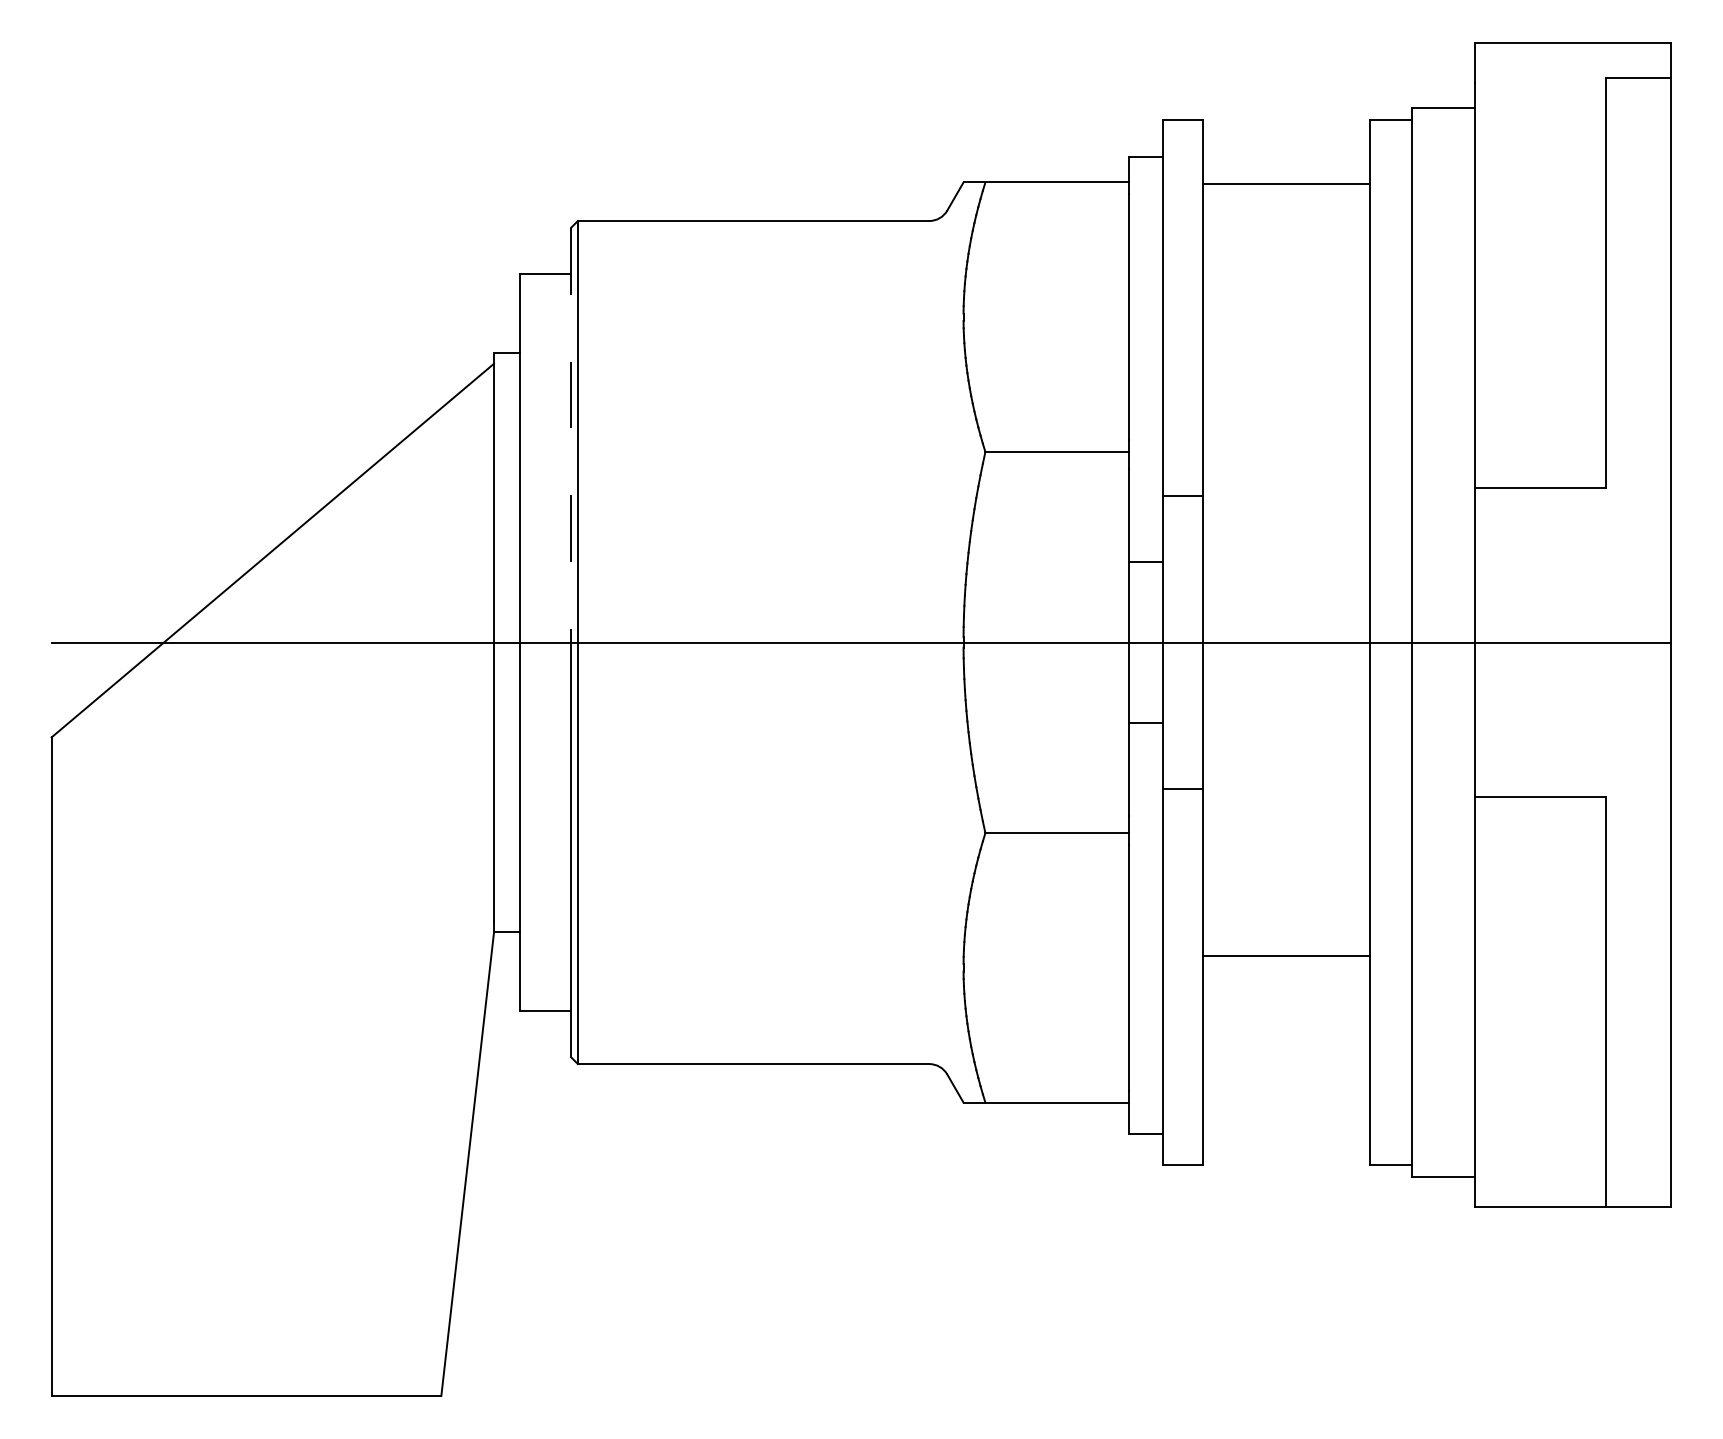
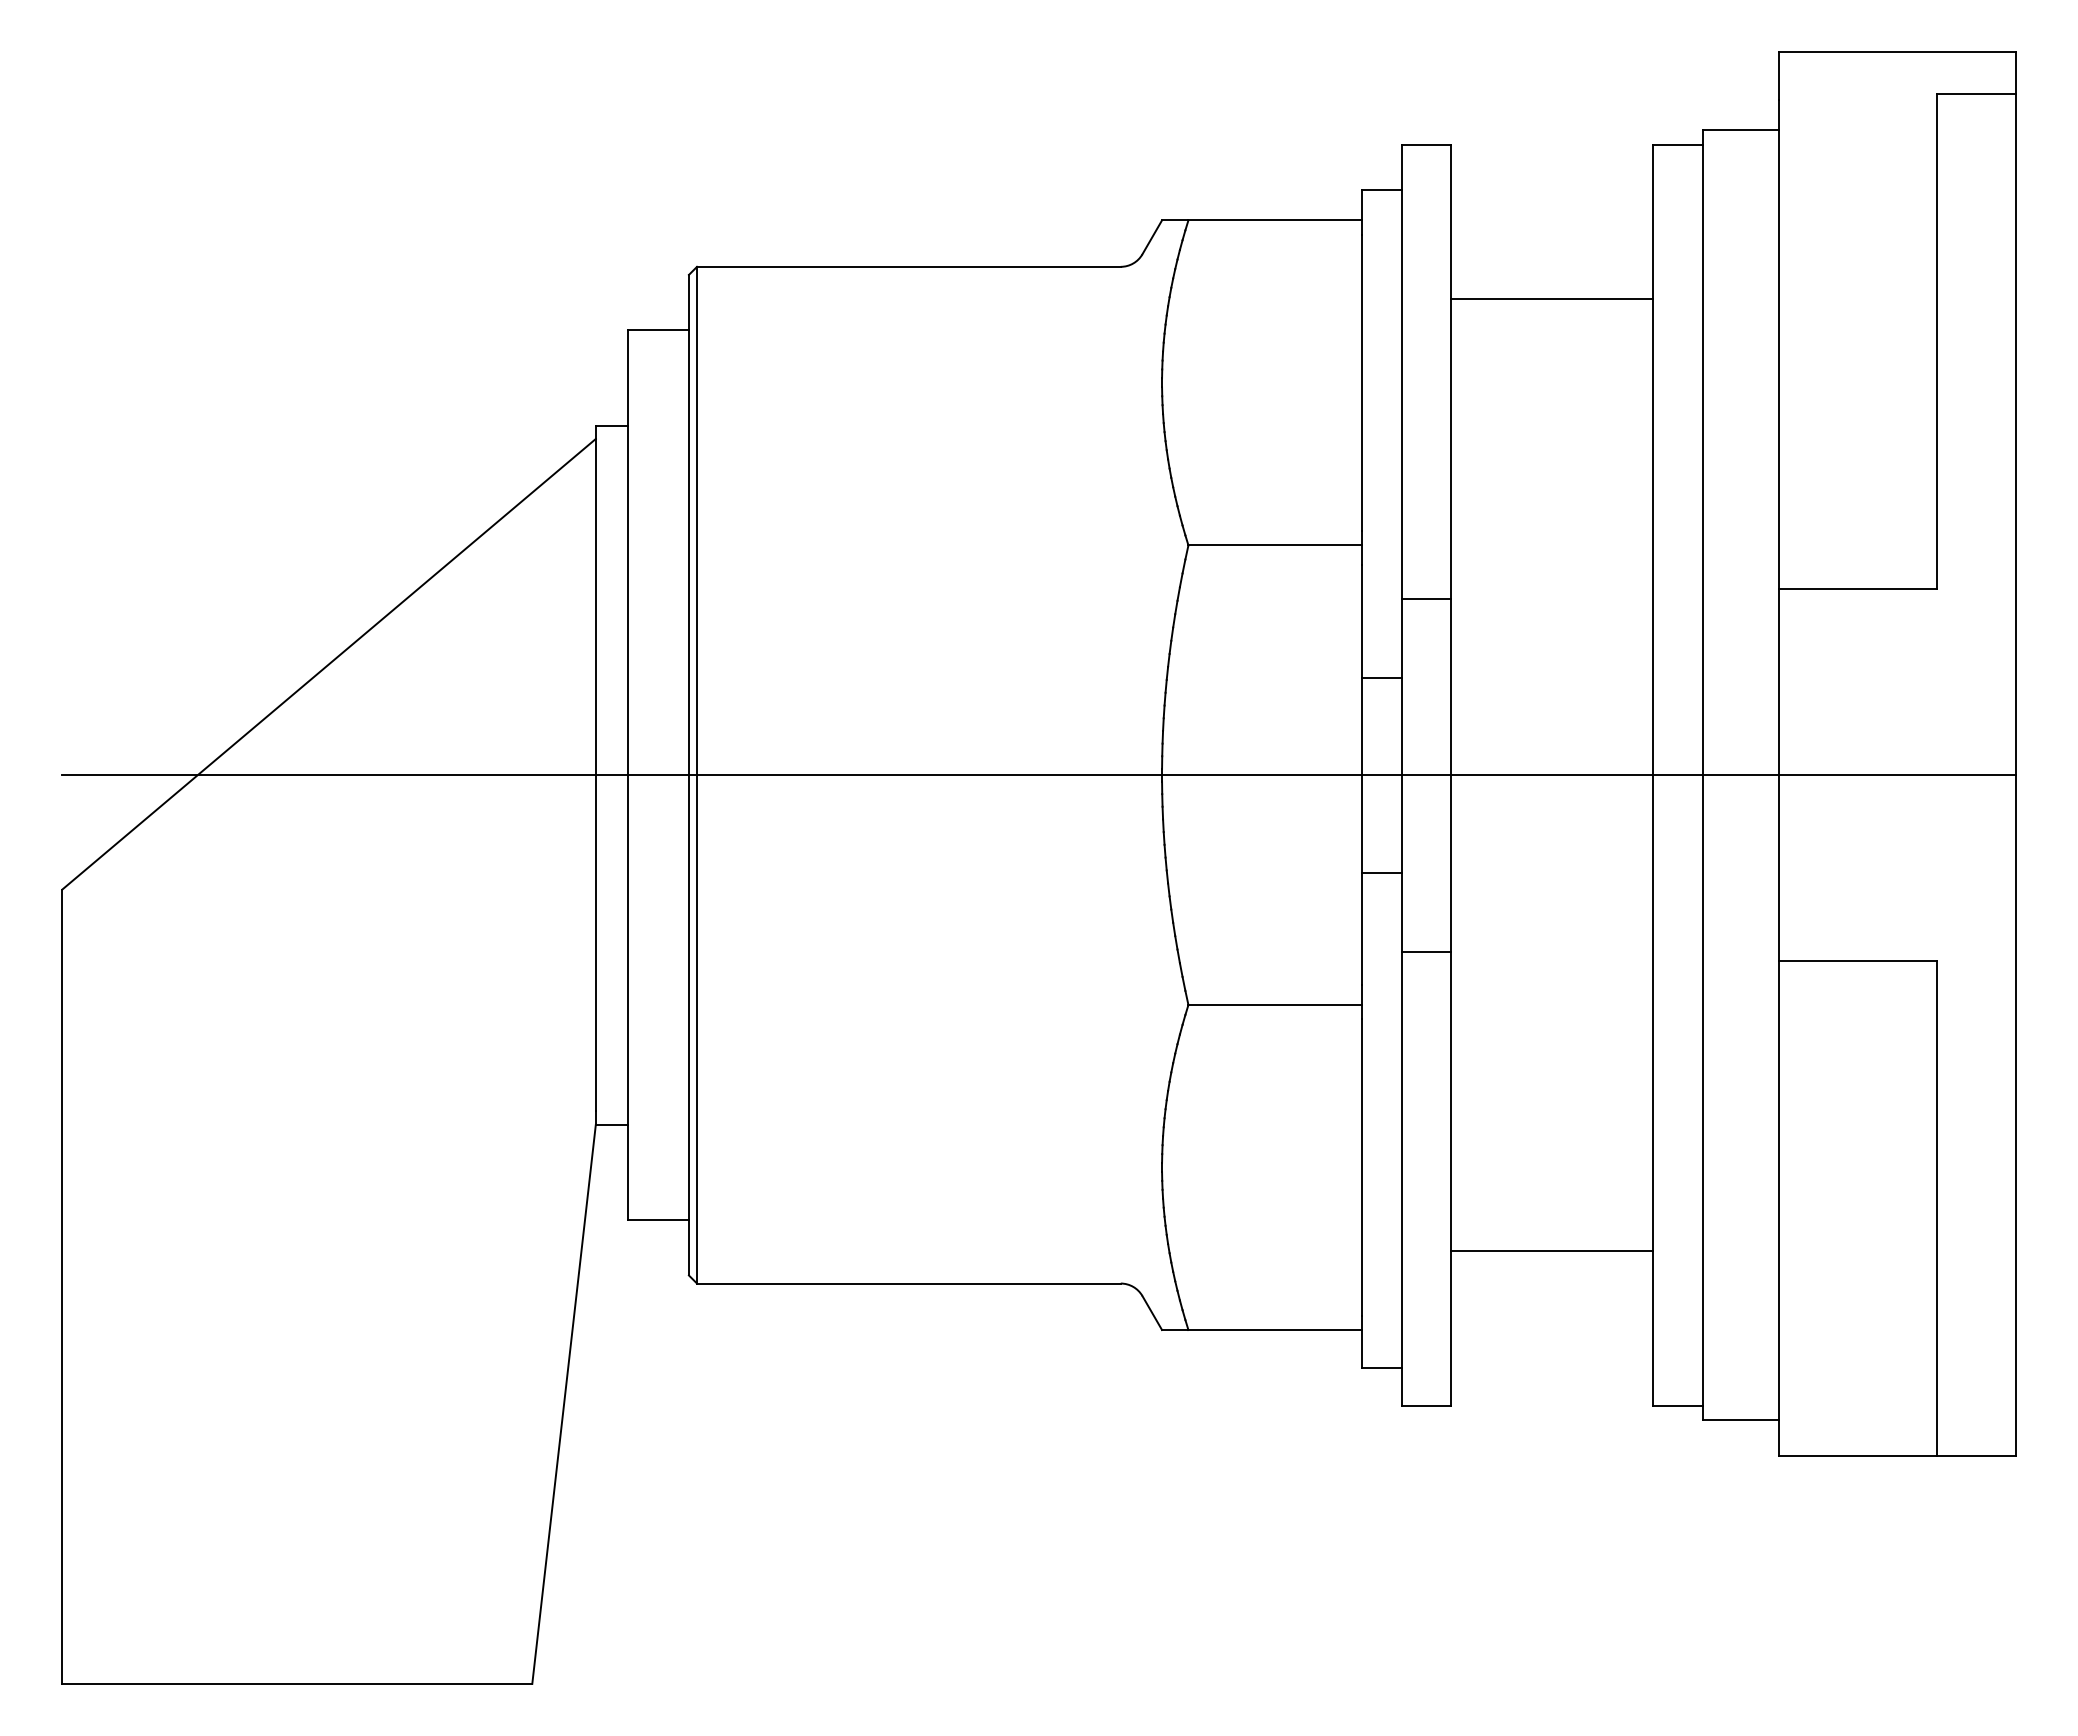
line: (1286, 184) -> (1551, 299), moved
line: (570, 435) -> (688, 525), dashed -> solid
line: (1286, 956) -> (1551, 1251), moved

